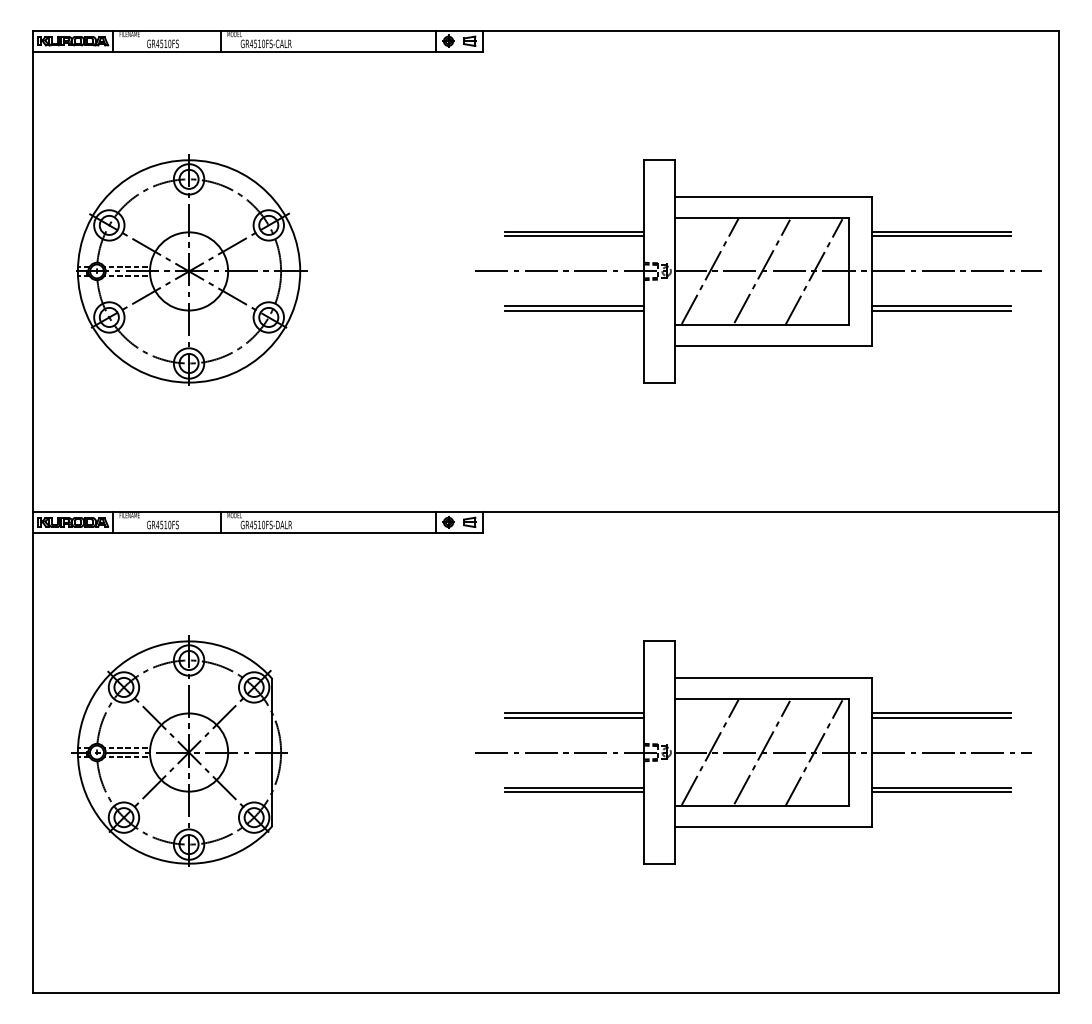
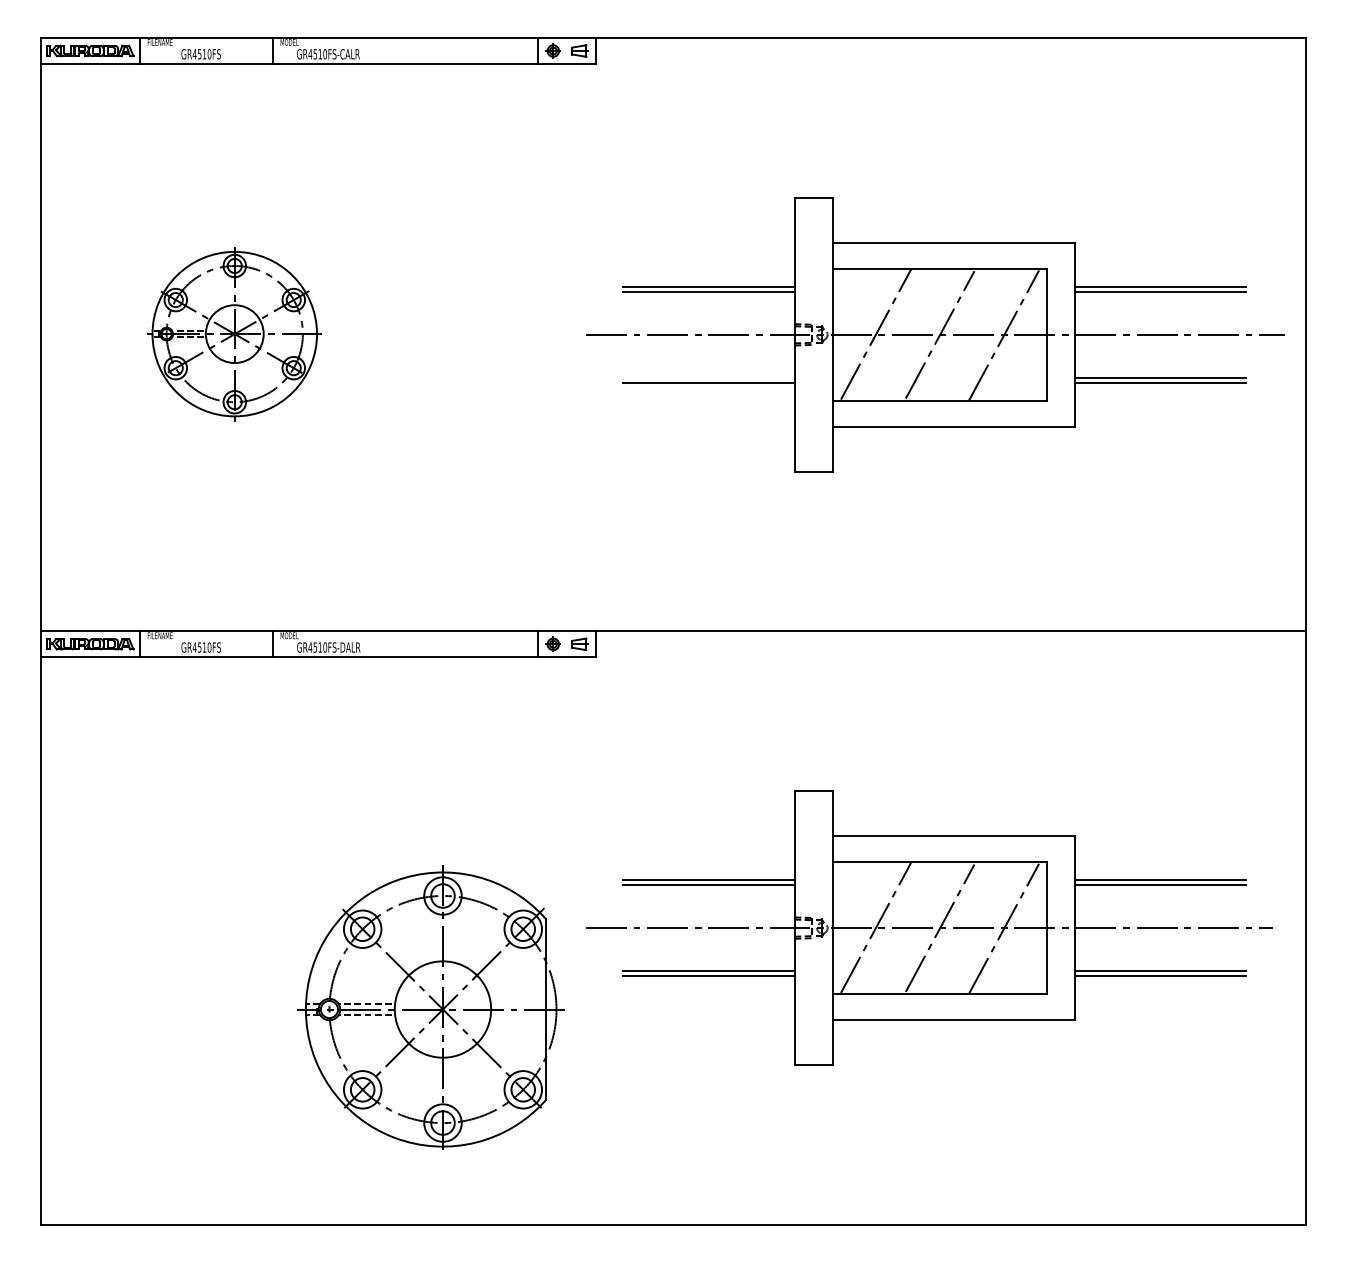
part: (191, 269) -> (236, 332), size x0.6
line: (574, 306) -> (708, 378), removed
part: (179, 750) -> (431, 1007), moved

